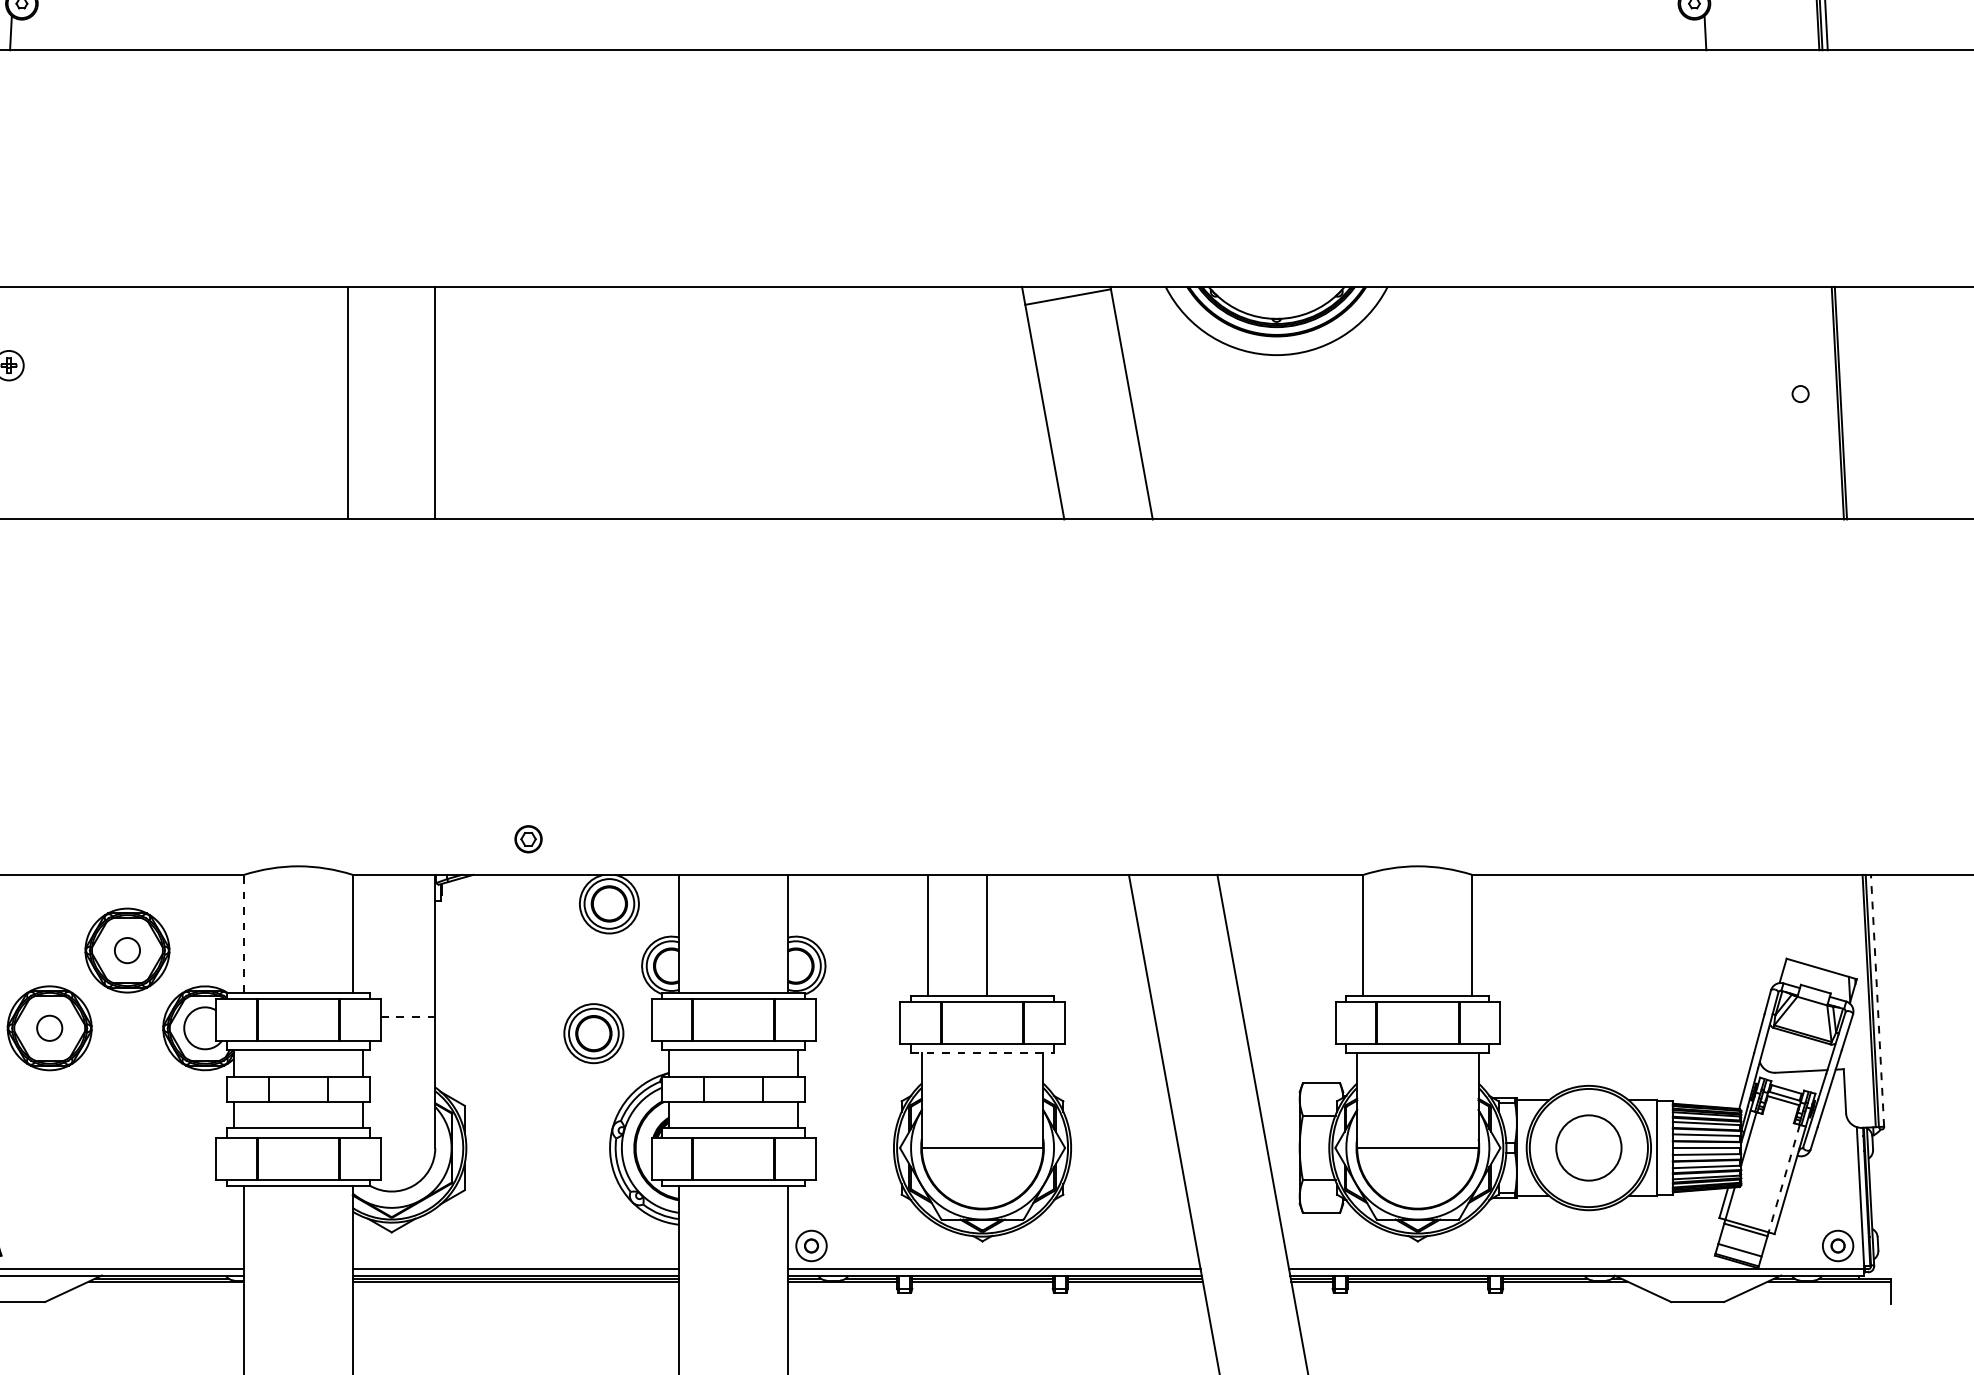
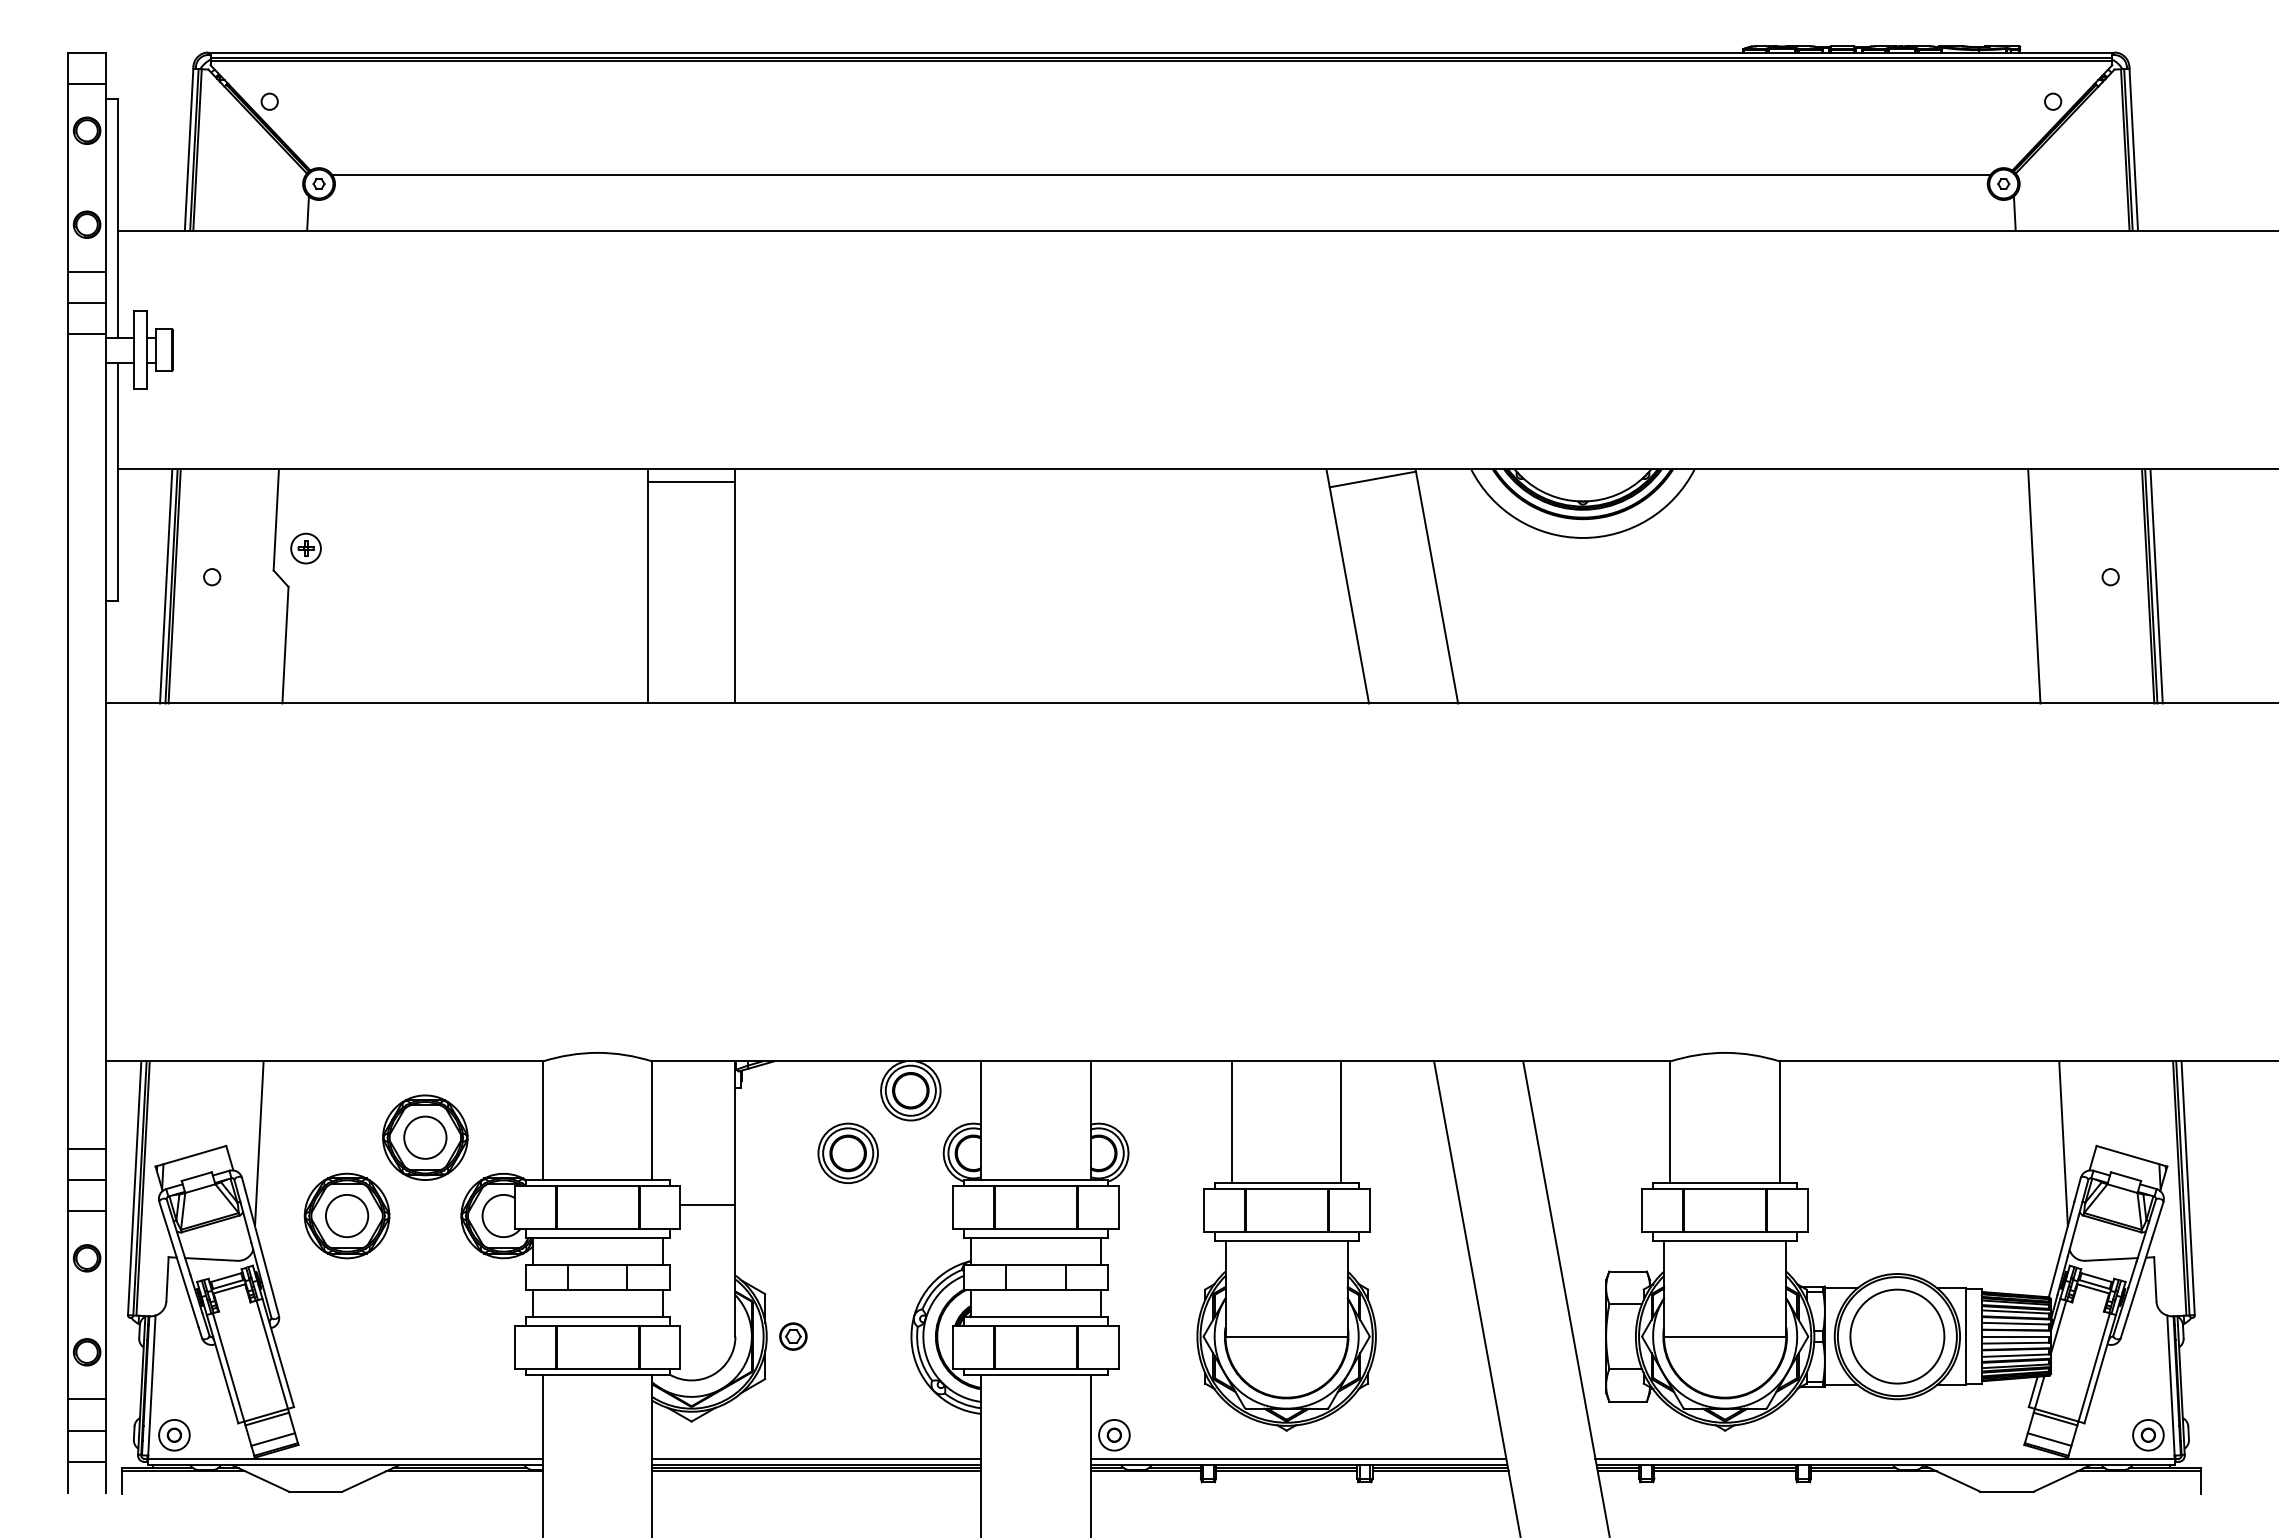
line: (391, 299) -> (691, 481), added
line: (1724, 403) -> (2034, 586), added
line: (1846, 403) -> (2156, 586), added
part: (528, 839) -> (793, 1336), moved
line: (243, 933) -> (542, 1120), dashed -> solid
line: (987, 935) -> (1341, 1122), moved
circle: (127, 950) -> (425, 1137), size x1.67
line: (1753, 956) -> (2063, 1143), added
line: (1877, 999) -> (2188, 1187), dashed -> solid
line: (407, 1017) -> (707, 1205), dashed -> solid
circle: (49, 1027) -> (346, 1215), size x1.67
part: (593, 1032) -> (847, 1152), moved
line: (983, 1053) -> (1287, 1241), dashed -> solid
circle: (1588, 1147) -> (1897, 1336), size x1.43
line: (1784, 1178) -> (2094, 1367), dashed -> solid

